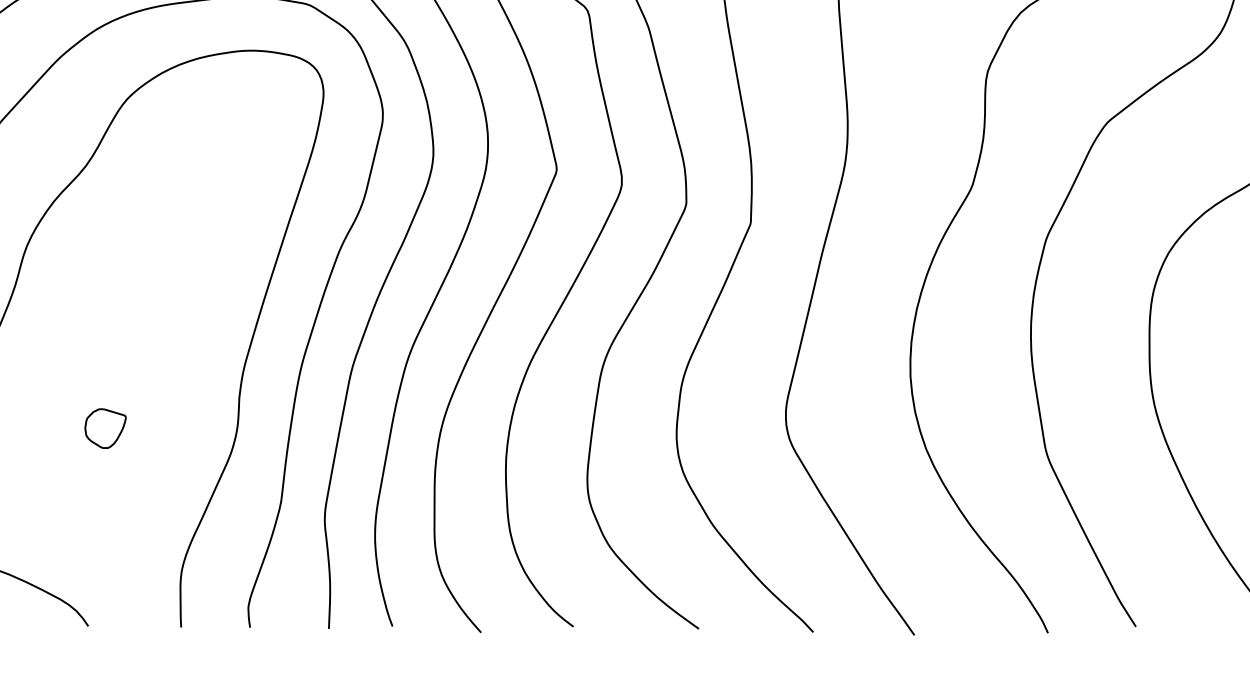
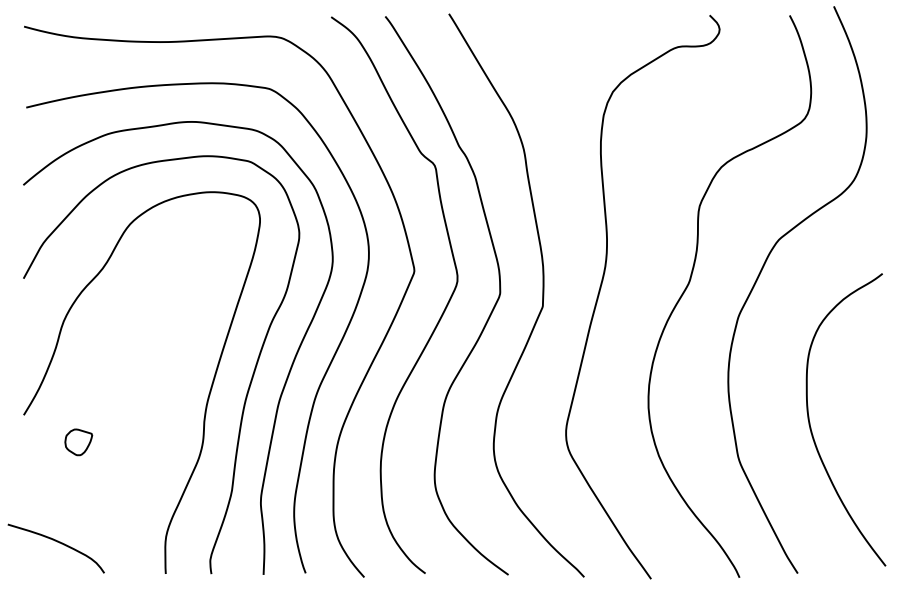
part: (105, 428) -> (78, 442), moved

